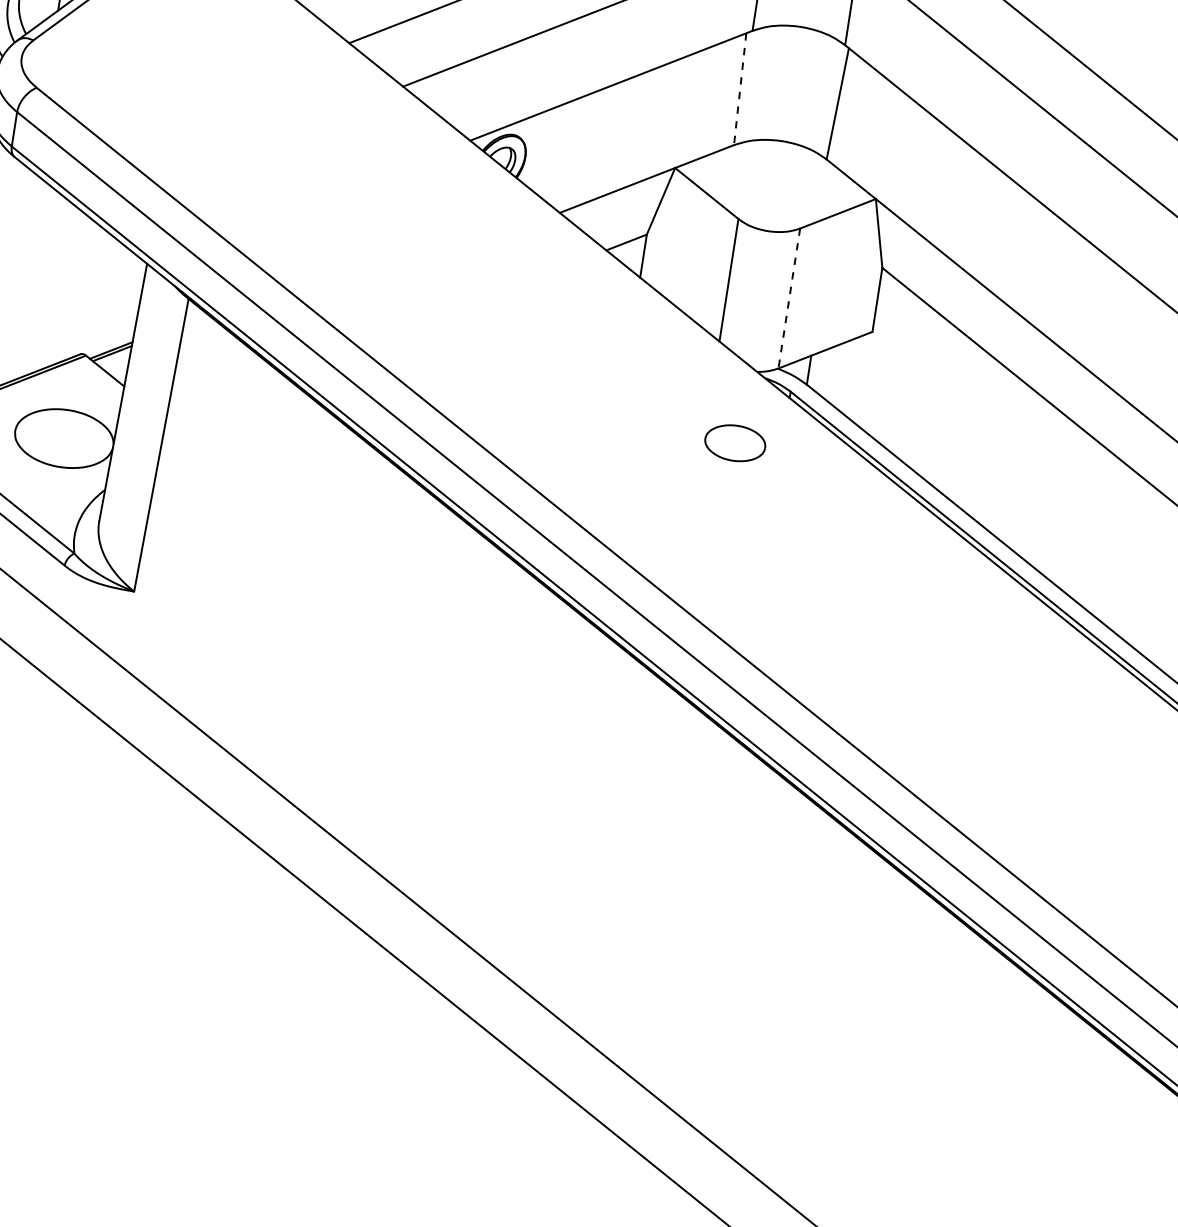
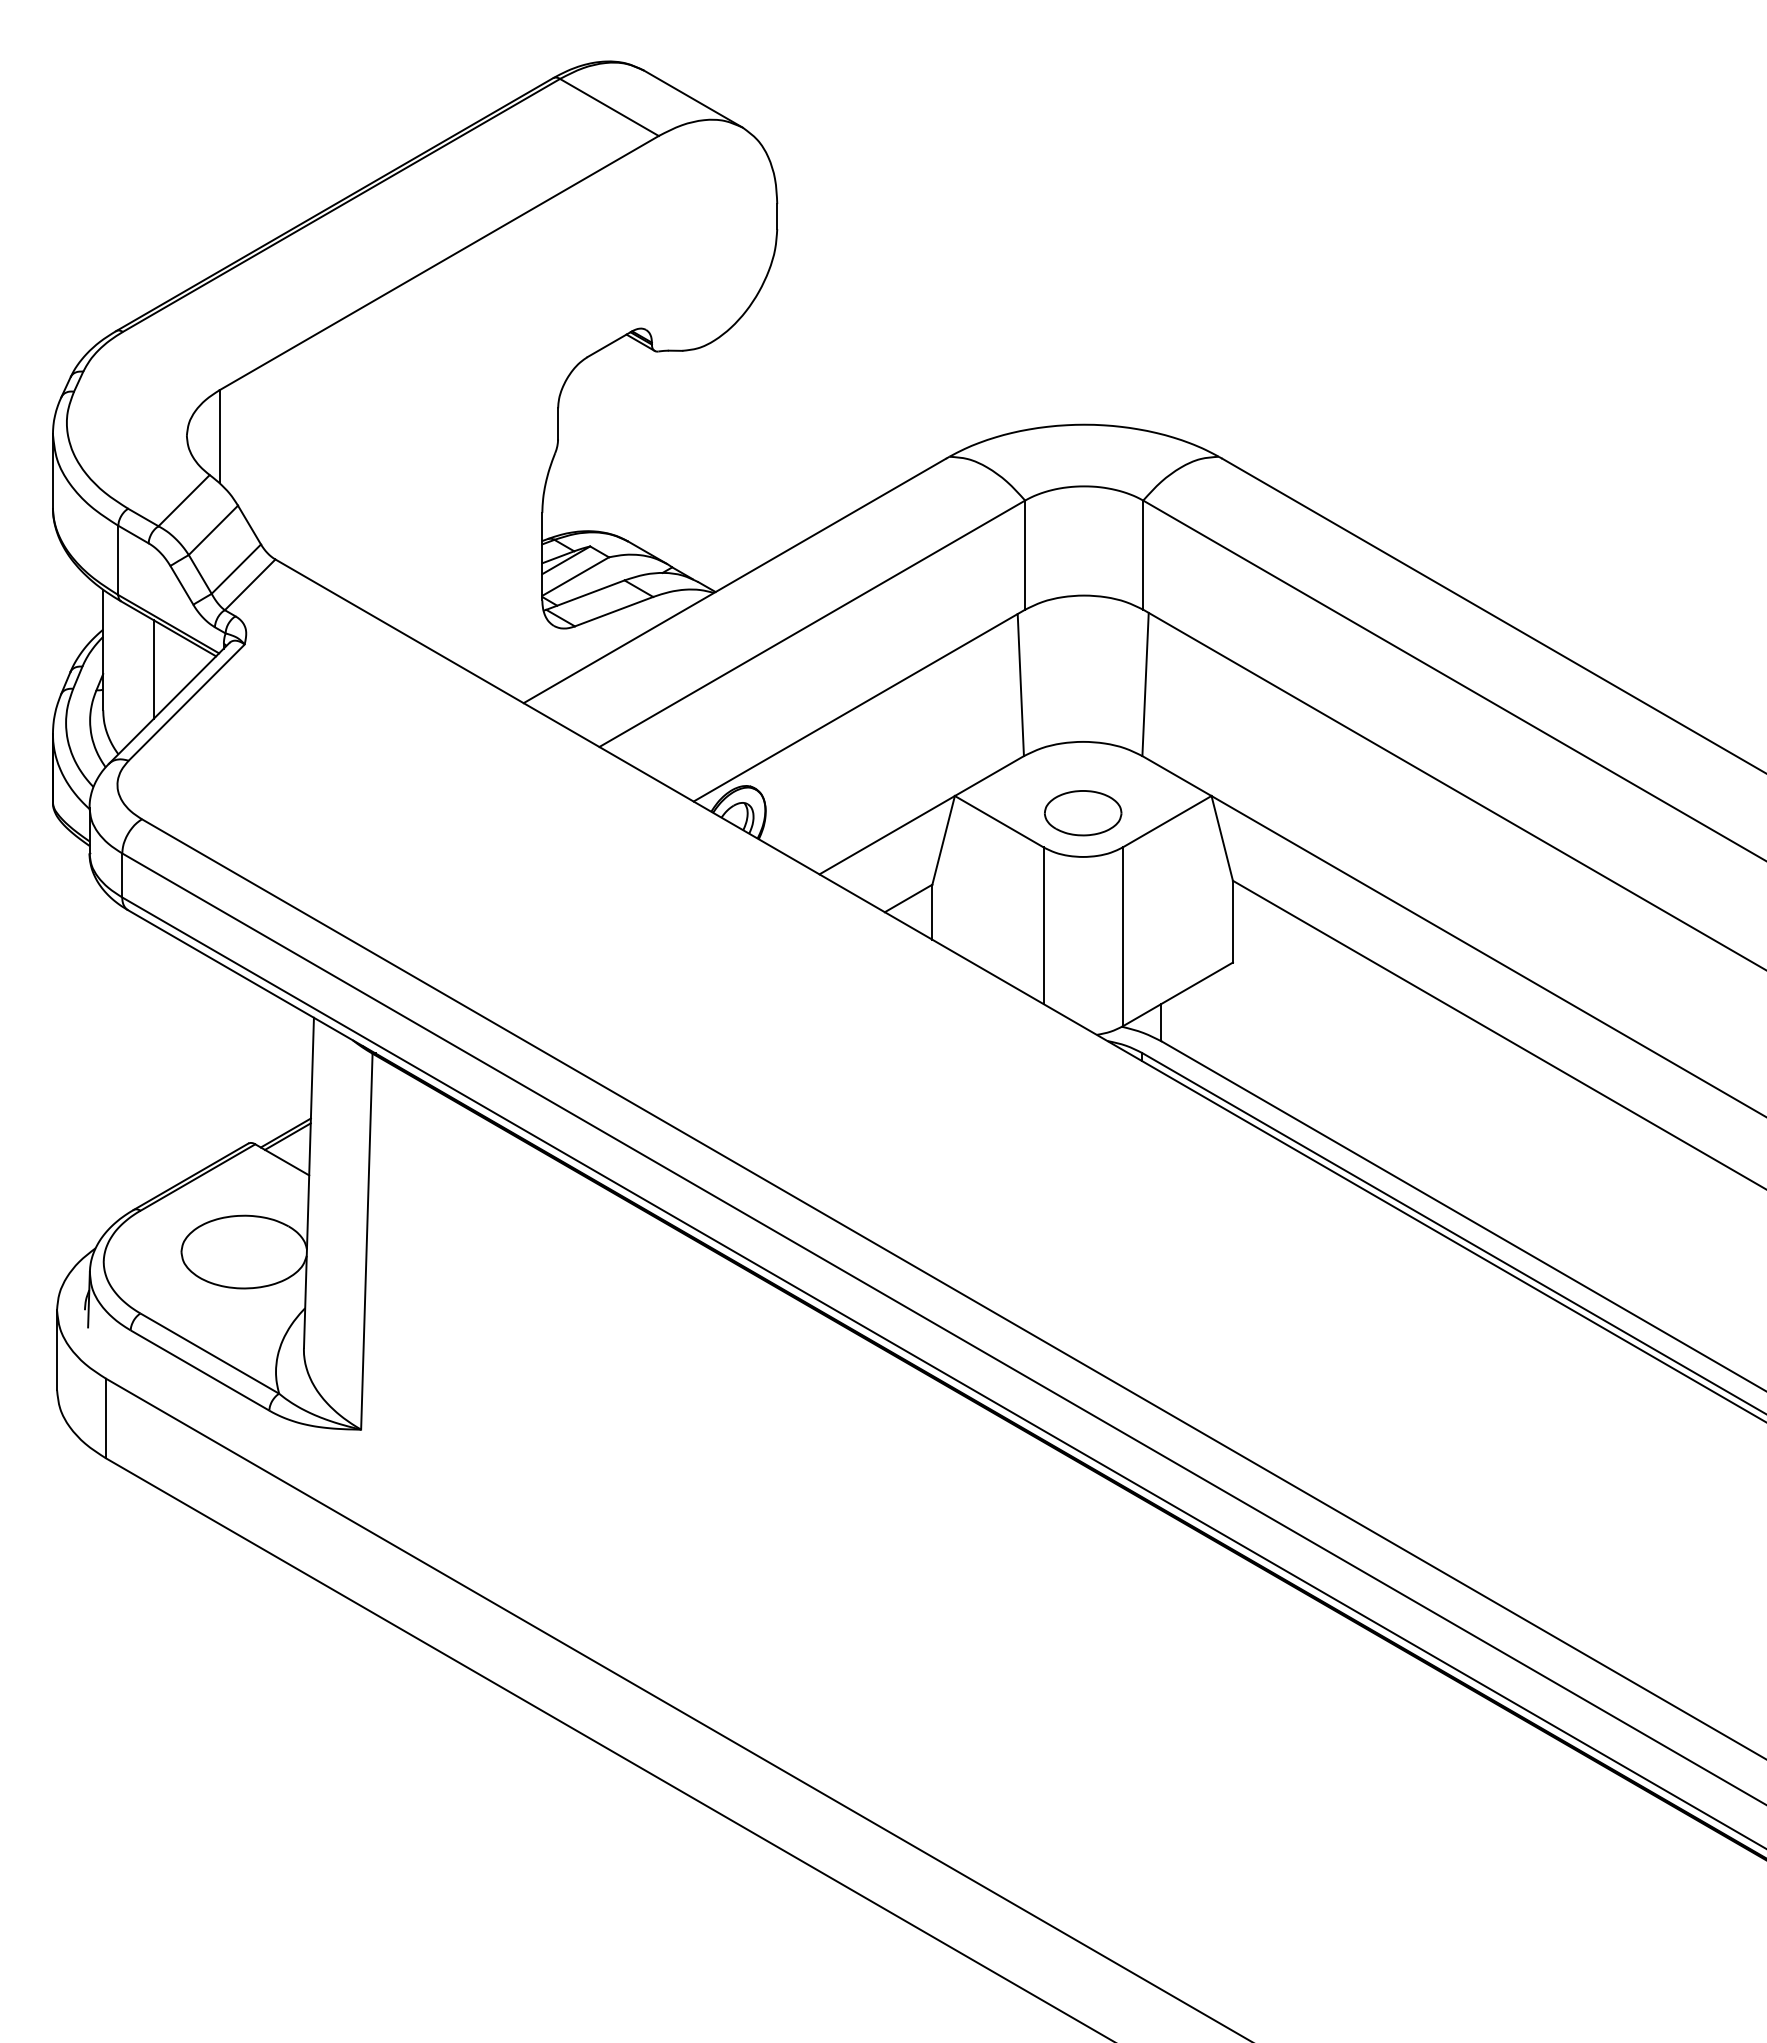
line: (739, 89) -> (1020, 685), dashed -> solid
line: (789, 298) -> (1122, 937), dashed -> solid
part: (735, 443) -> (1083, 813), moved

